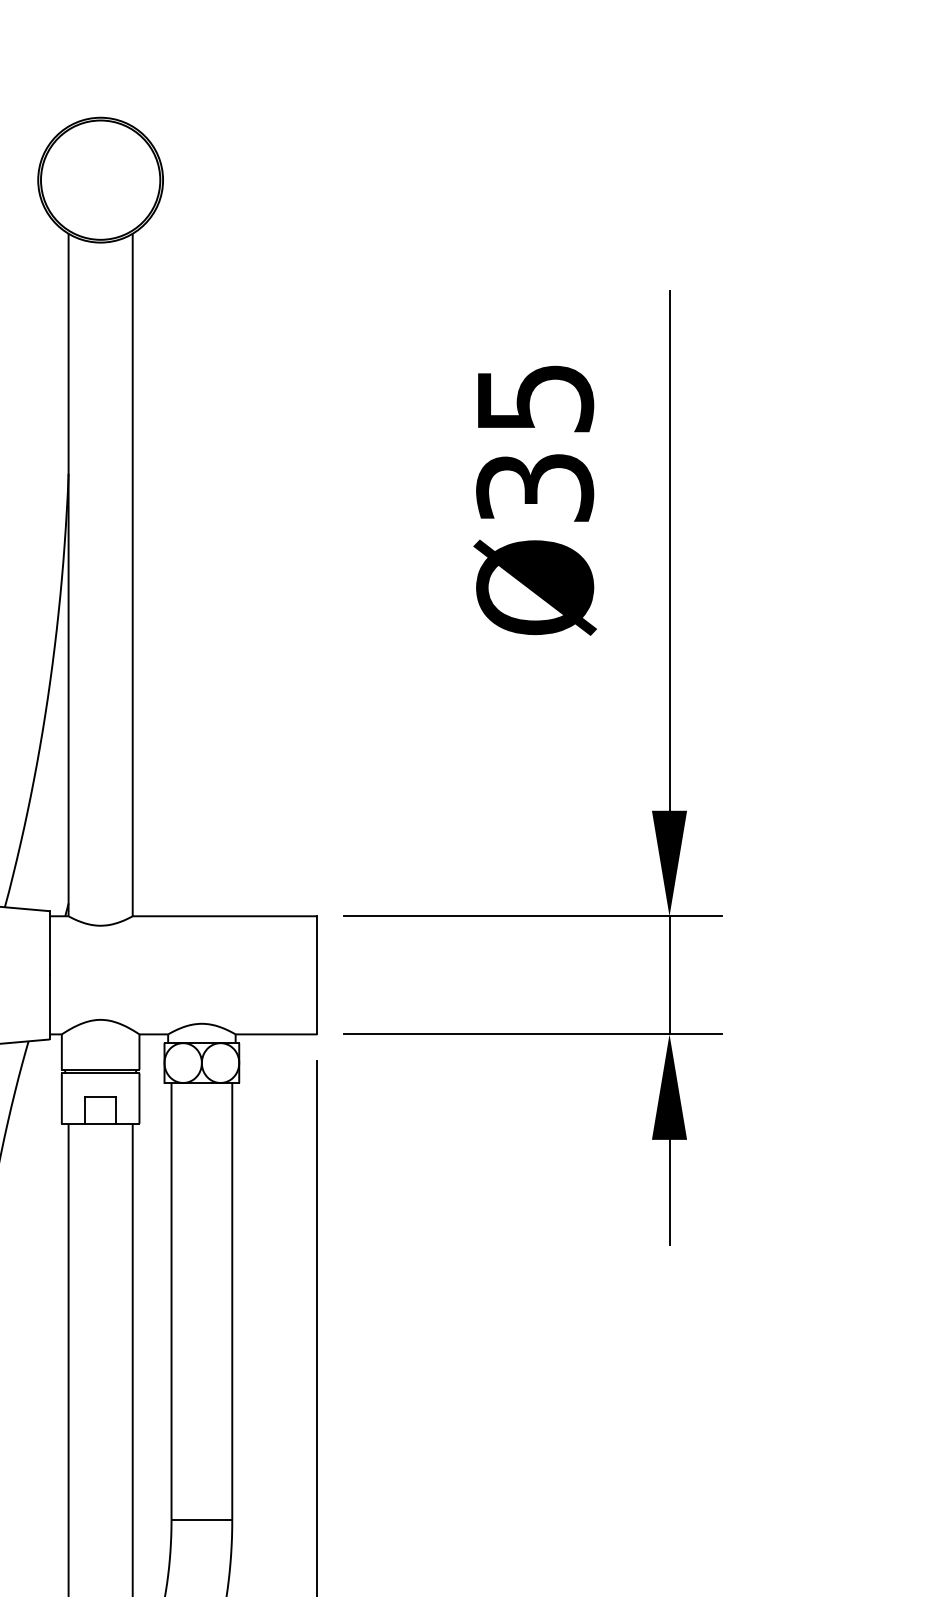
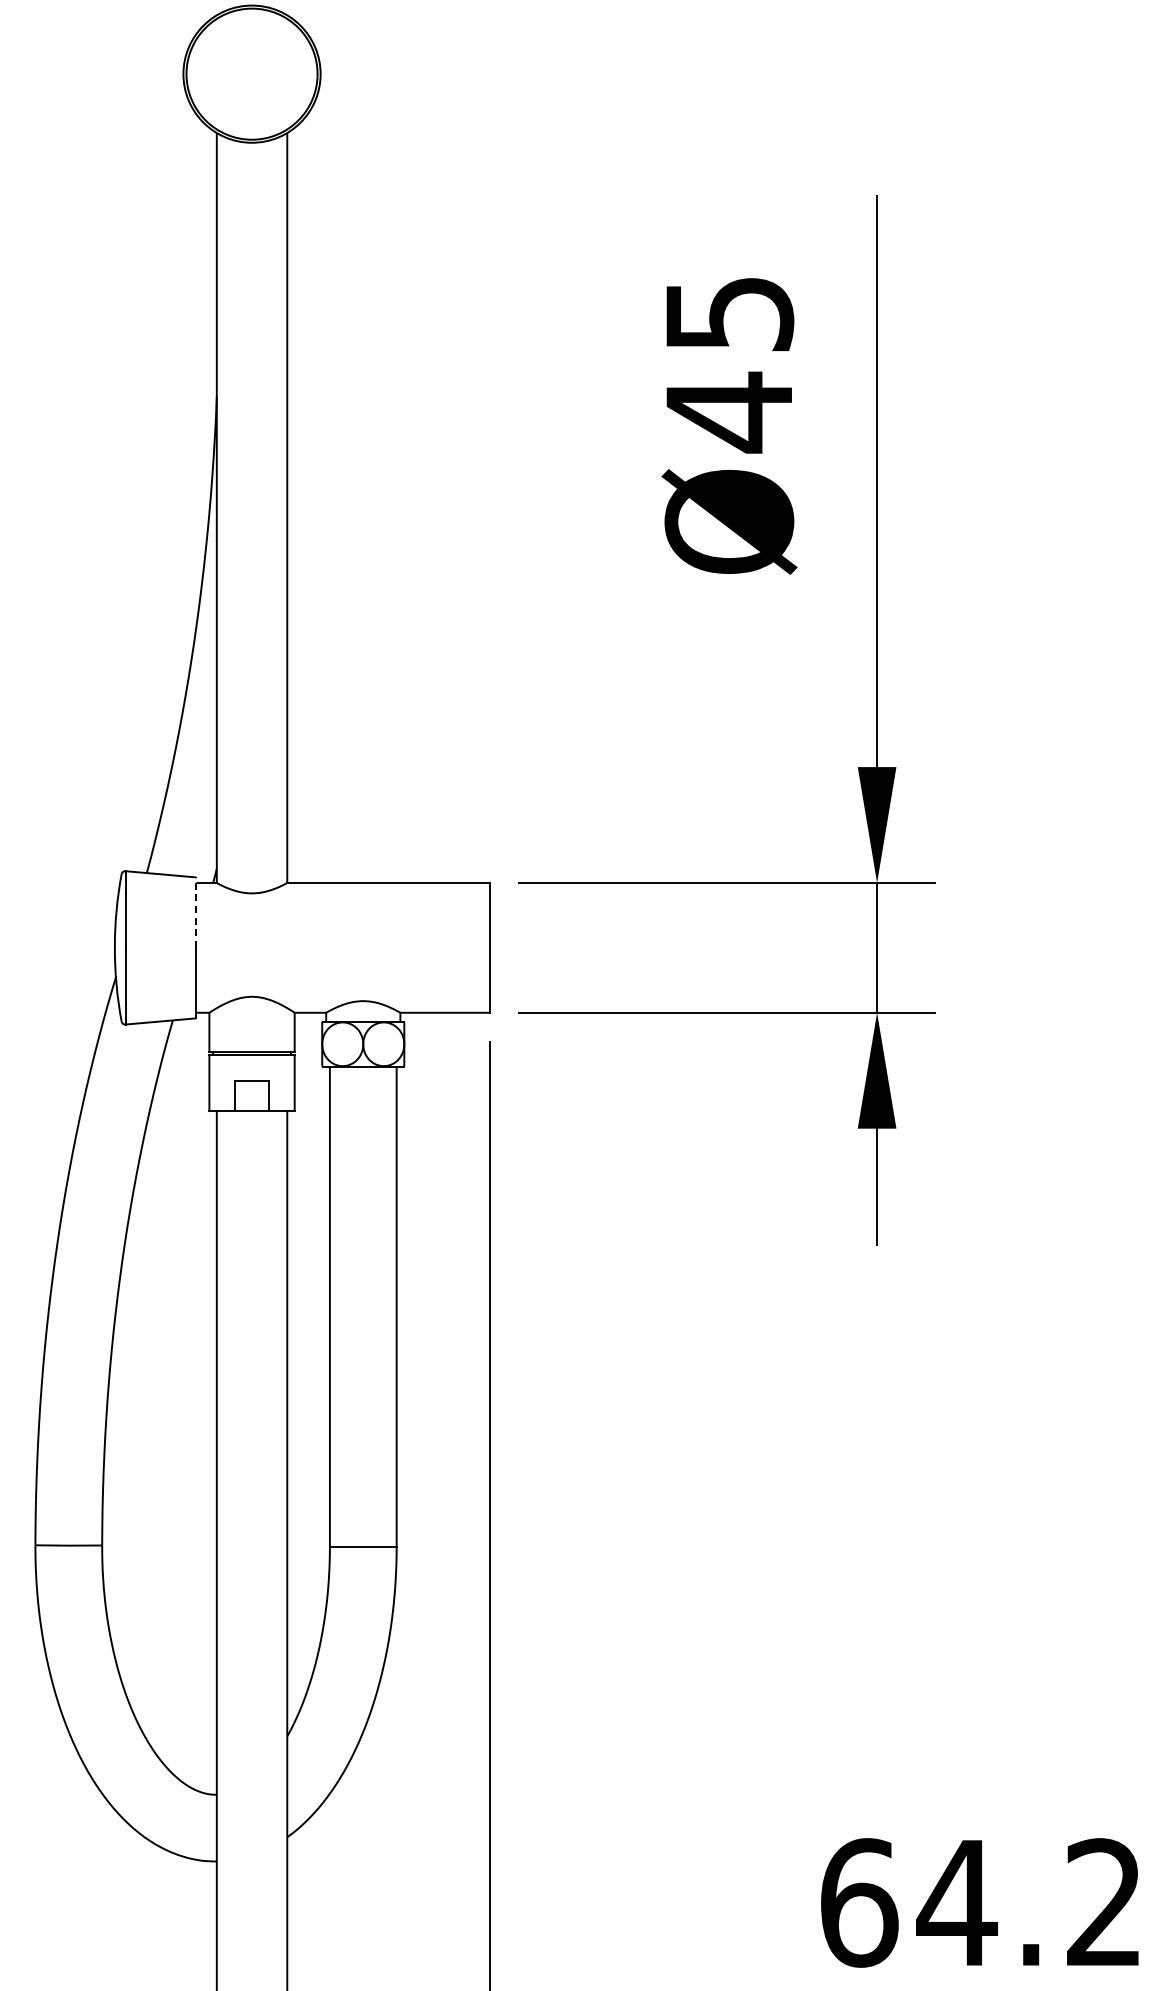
text: (535, 488) -> (729, 412), Ø35 -> Ø45
line: (50, 943) -> (196, 912), solid -> dashed

